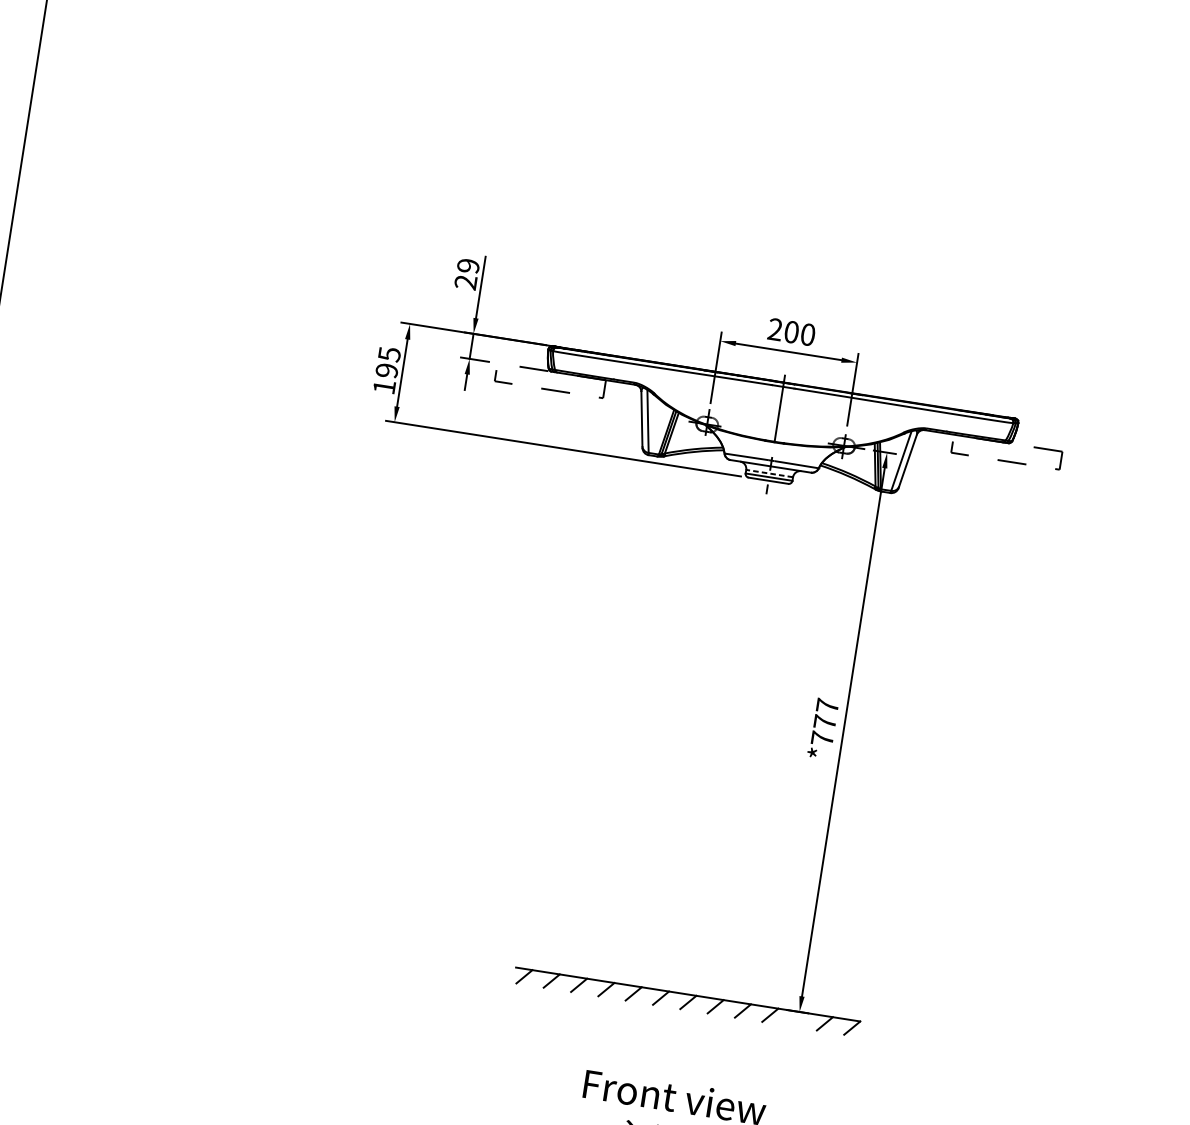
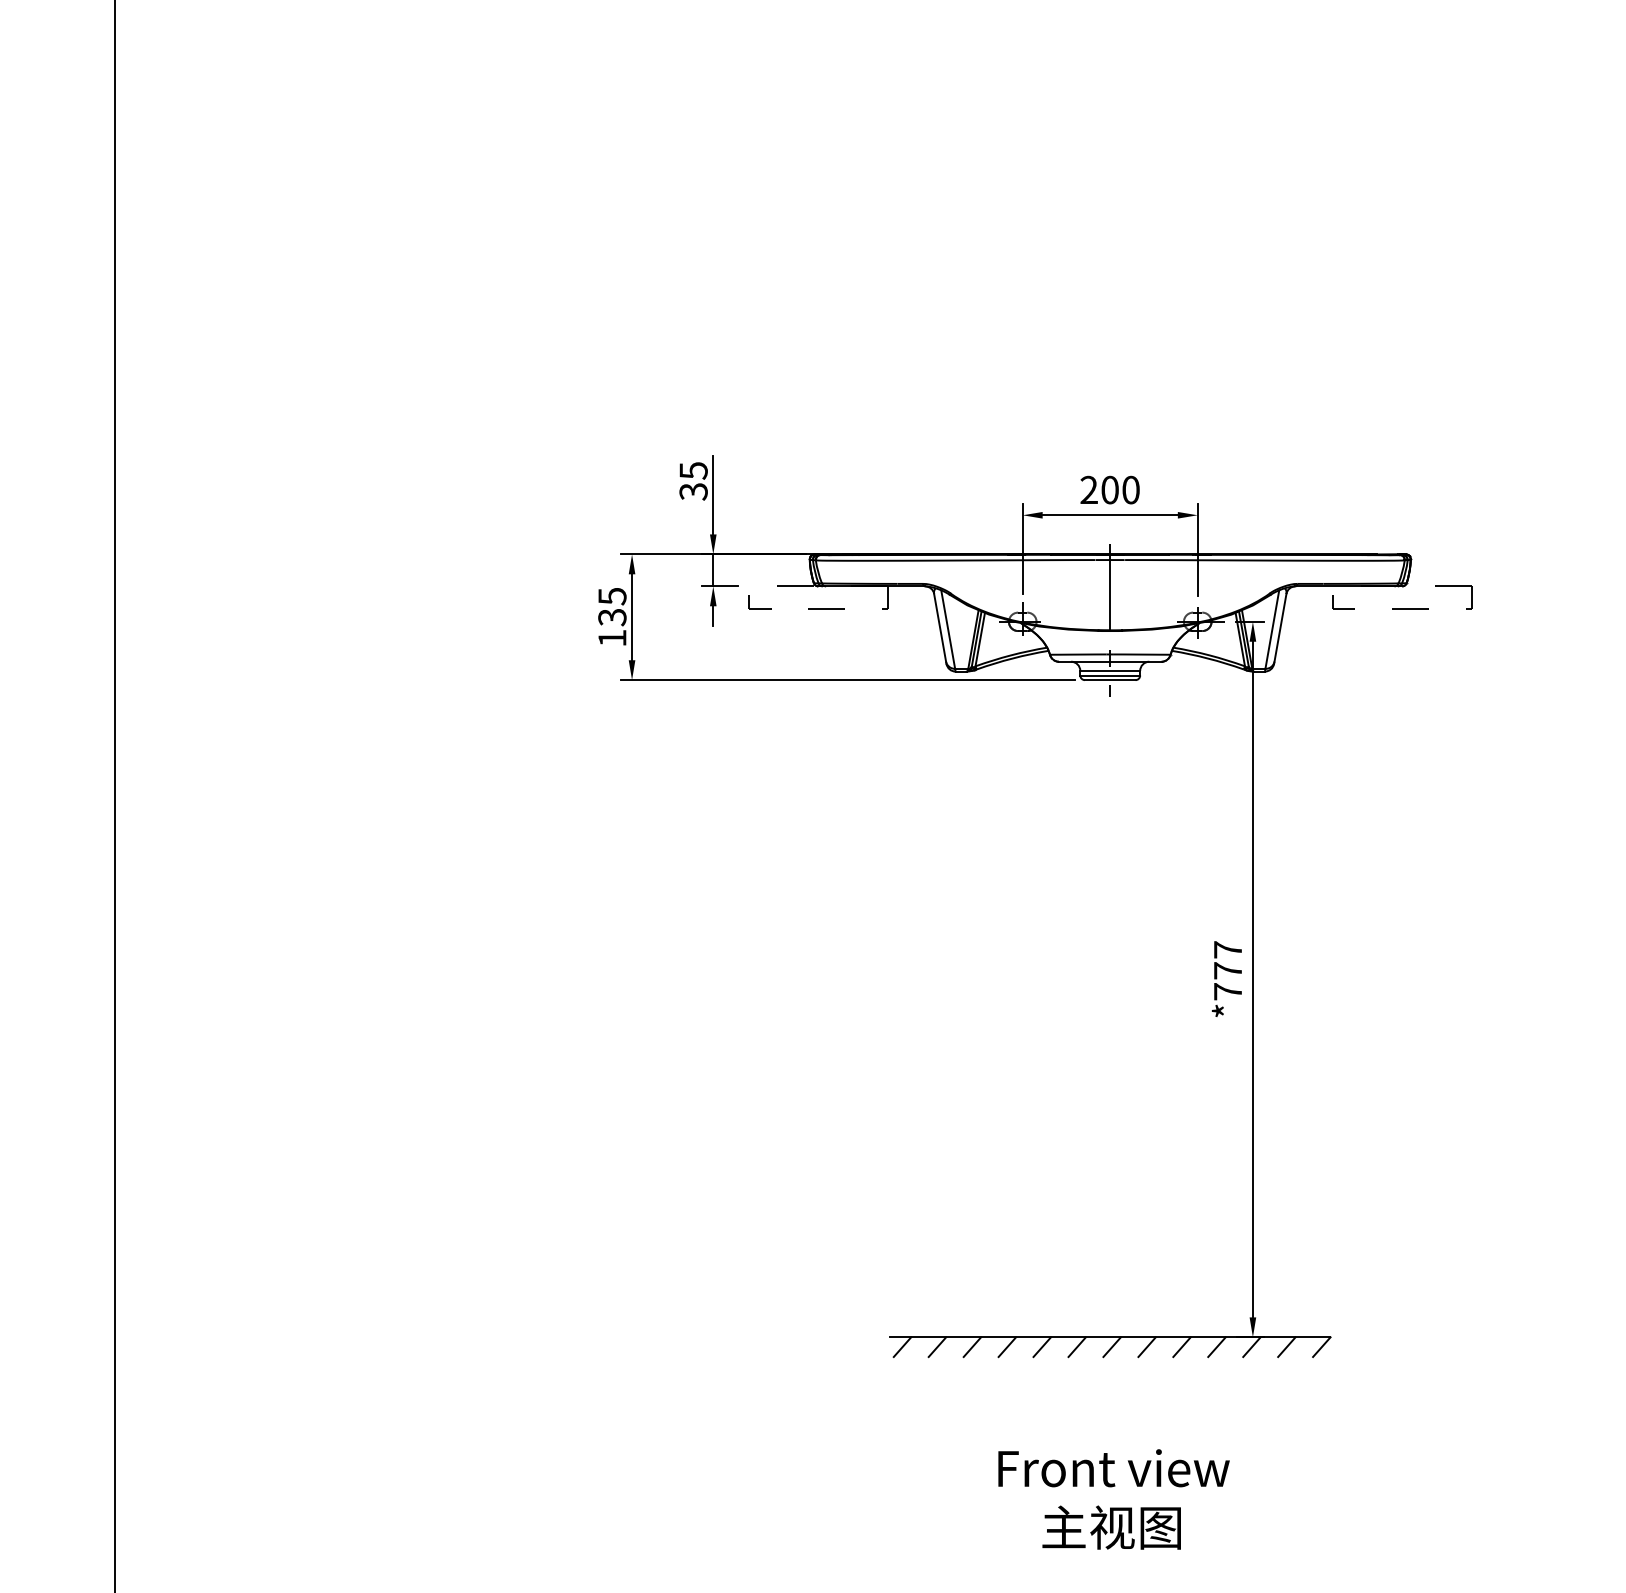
text: (467, 274) -> (693, 481), 29 -> 35
text: (387, 370) -> (612, 617), 195 -> 135
line: (769, 473) -> (1110, 670), dashed -> solid
line: (797, 1019) -> (1251, 1347), added

